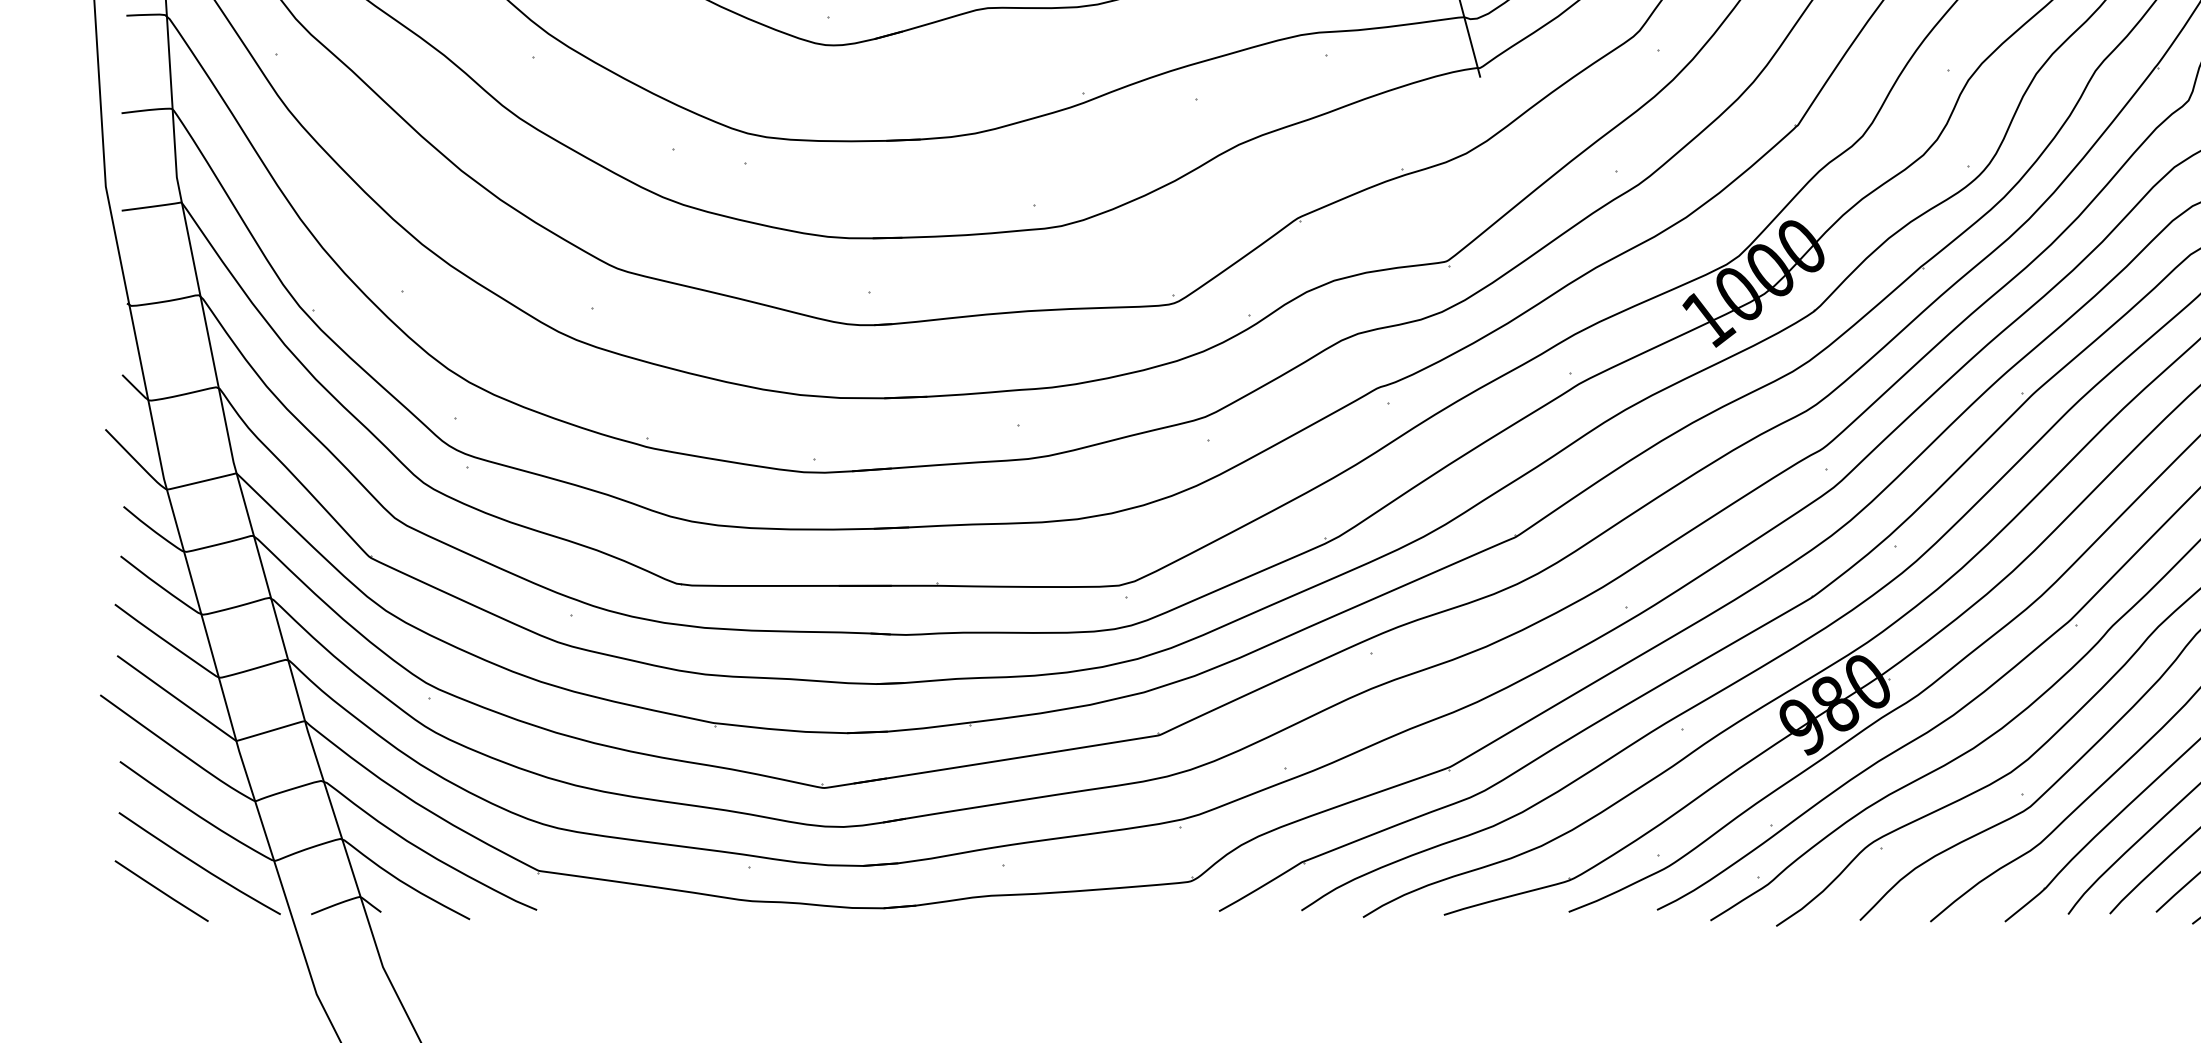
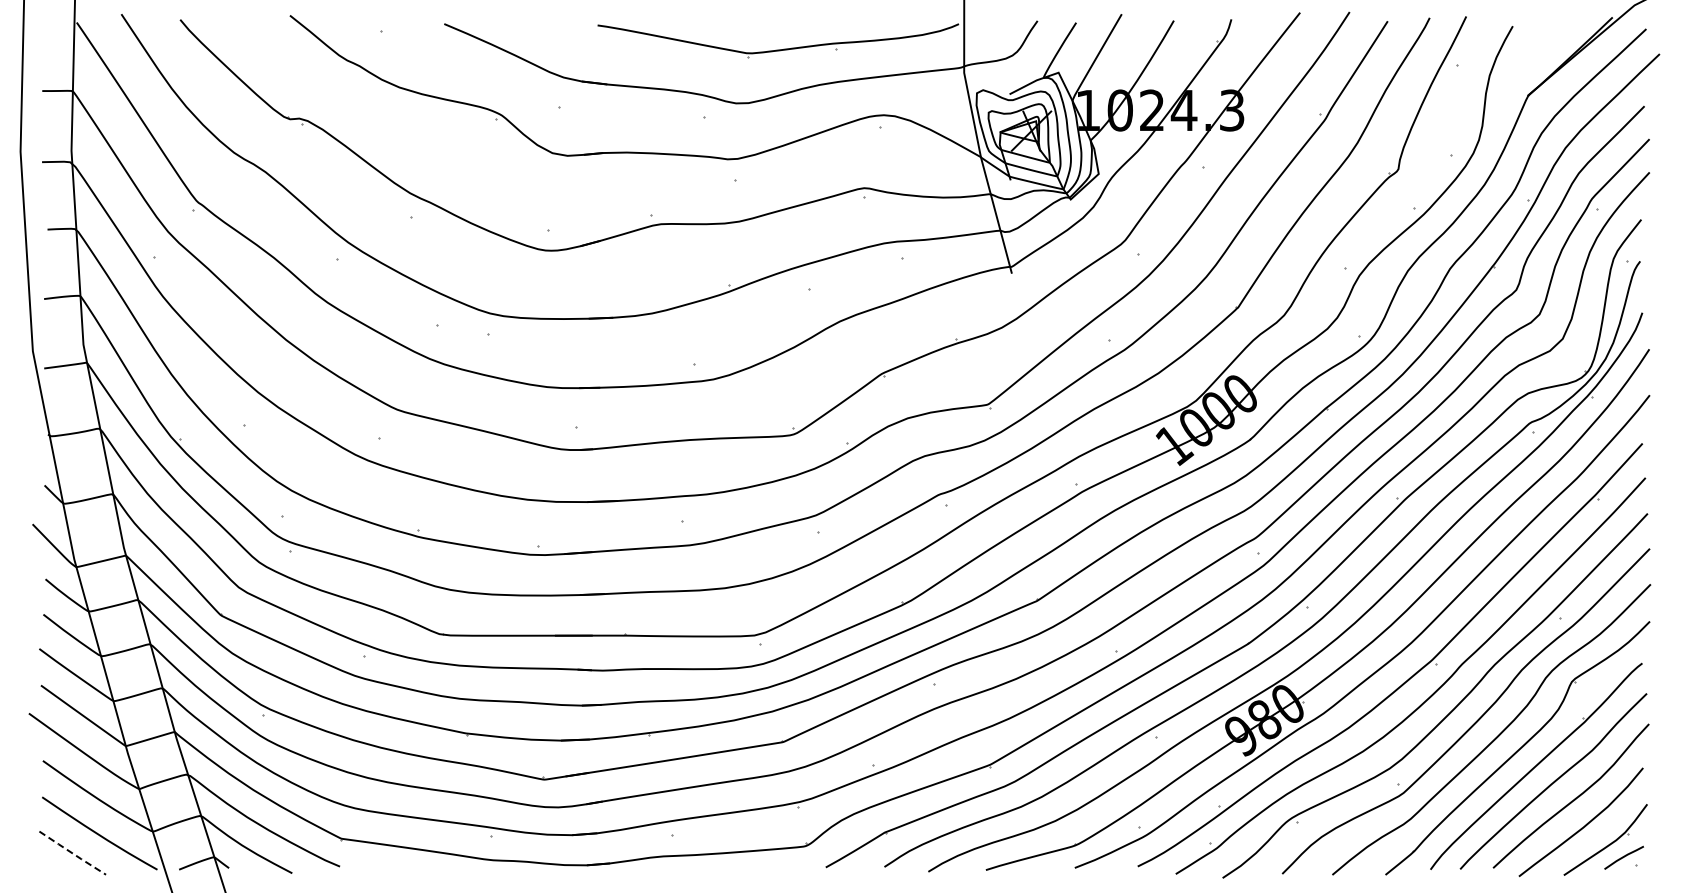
line: (162, 891) -> (73, 853), solid -> dashed

